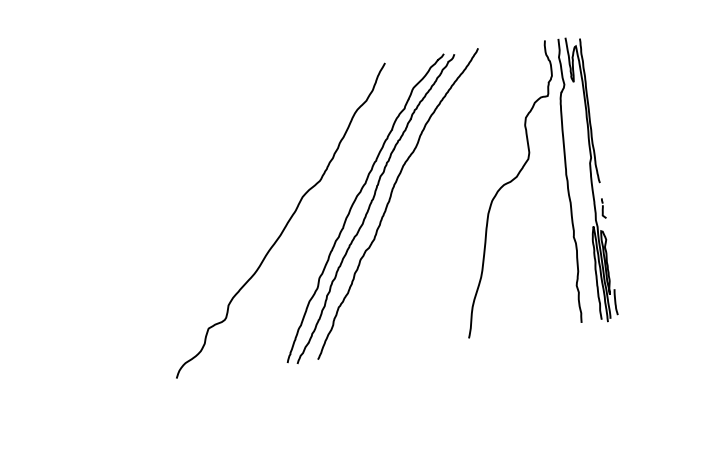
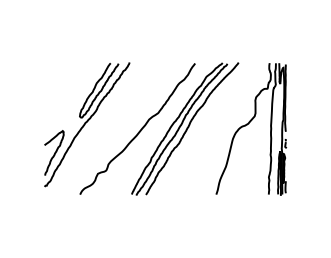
part: (171, 225) -> (87, 124), added

